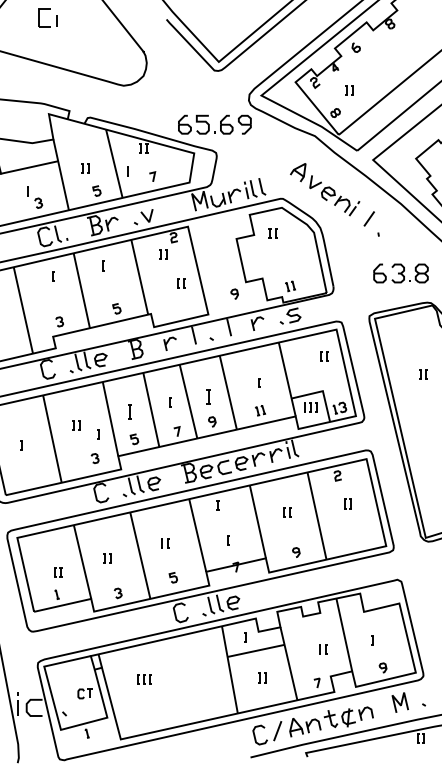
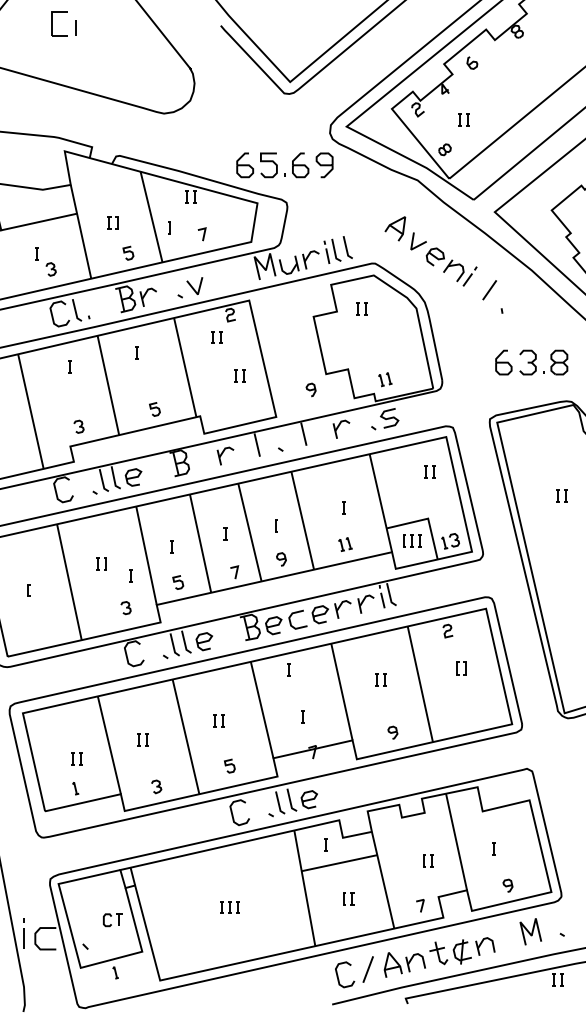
part: (208, 396) -> (276, 525), size x0.62
part: (129, 412) -> (171, 546), size x0.62
part: (144, 679) -> (230, 907), moved

